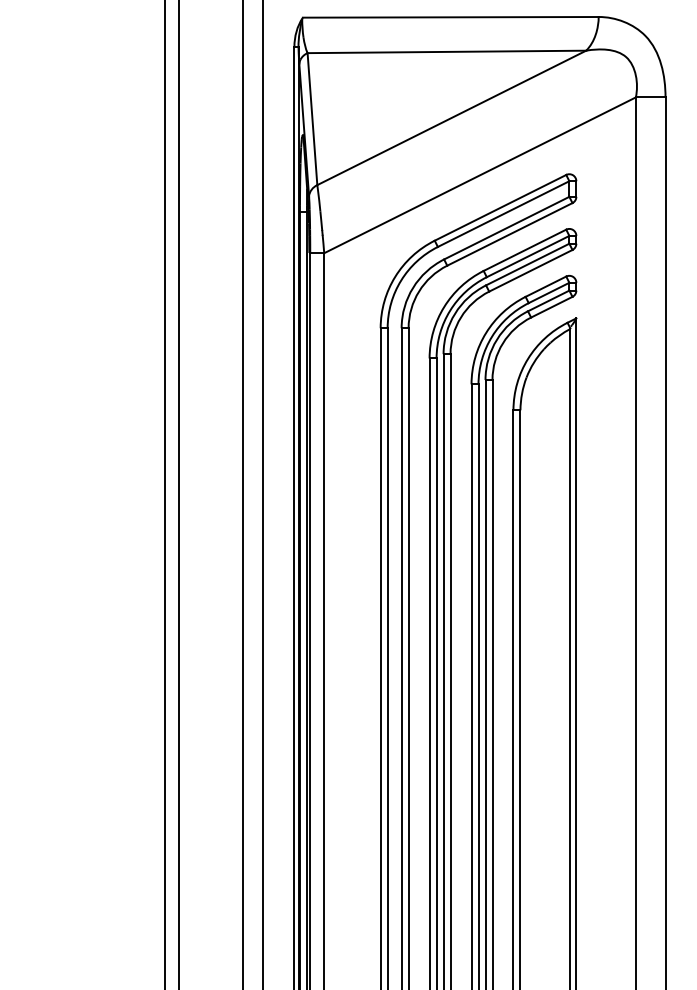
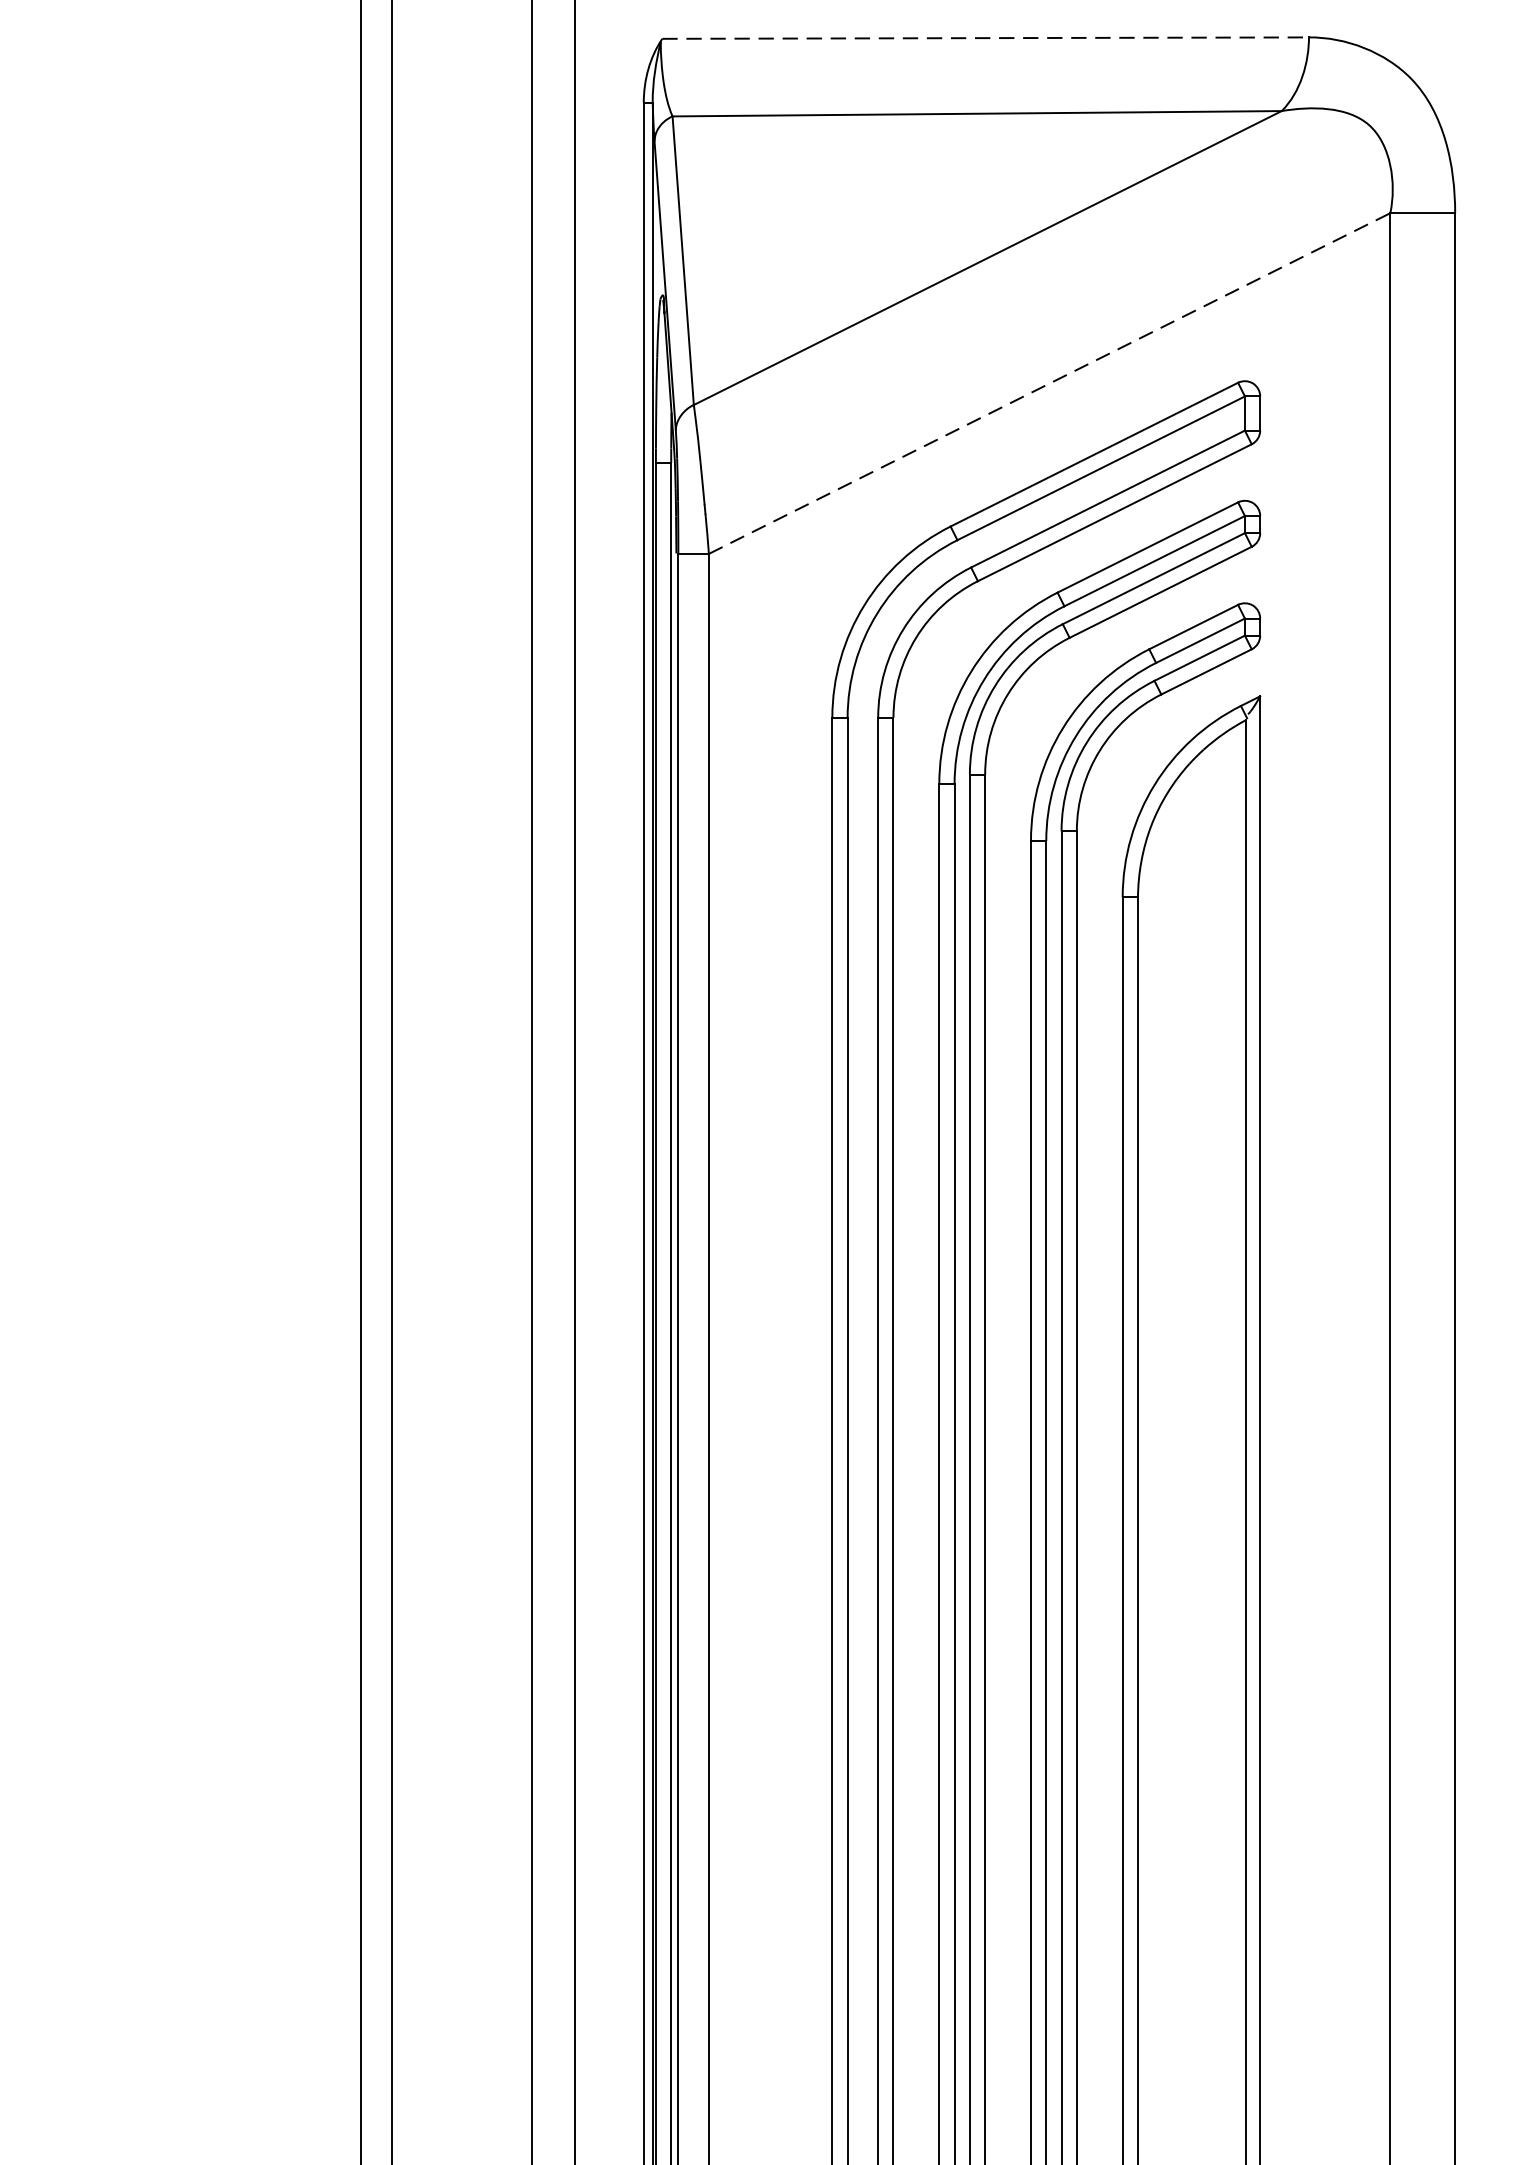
line: (450, 17) -> (985, 38), solid -> dashed
line: (480, 175) -> (1050, 383), solid -> dashed

